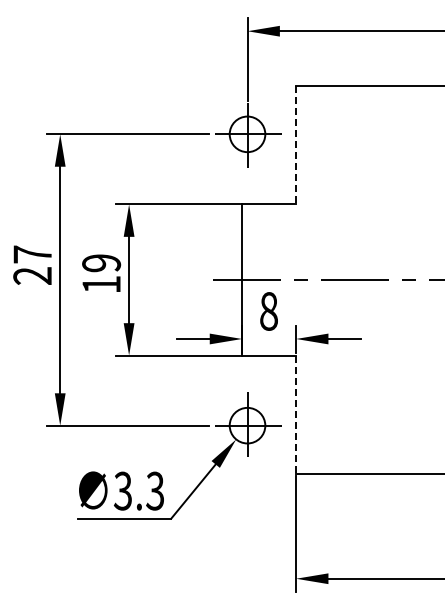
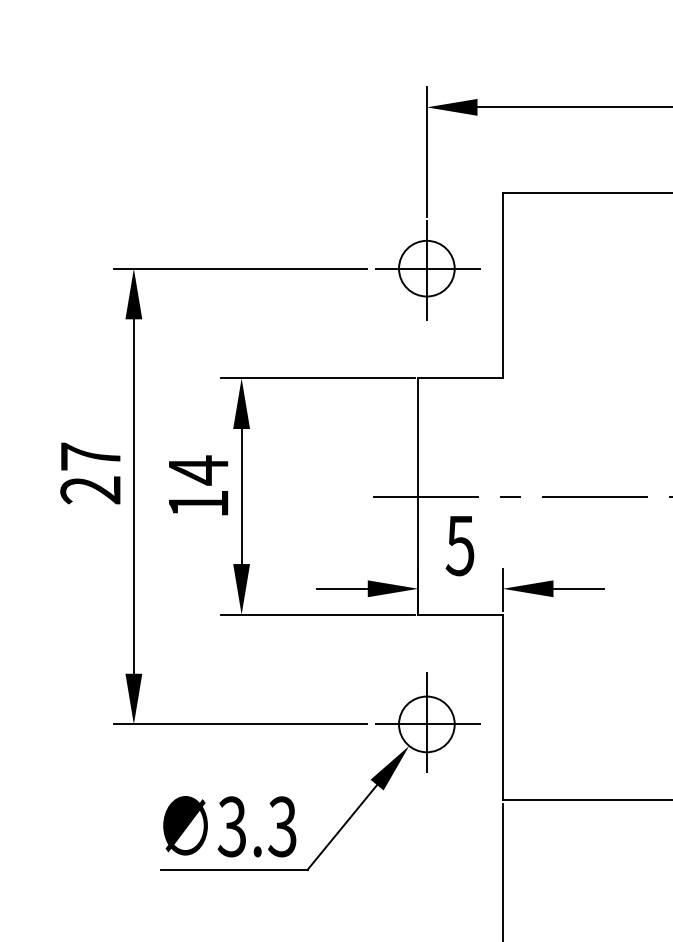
line: (296, 145) -> (503, 286), dashed -> solid
text: (101, 263) -> (198, 470), 19 -> 14
text: (268, 311) -> (459, 545), 8 -> 5
line: (296, 415) -> (503, 708), dashed -> solid

